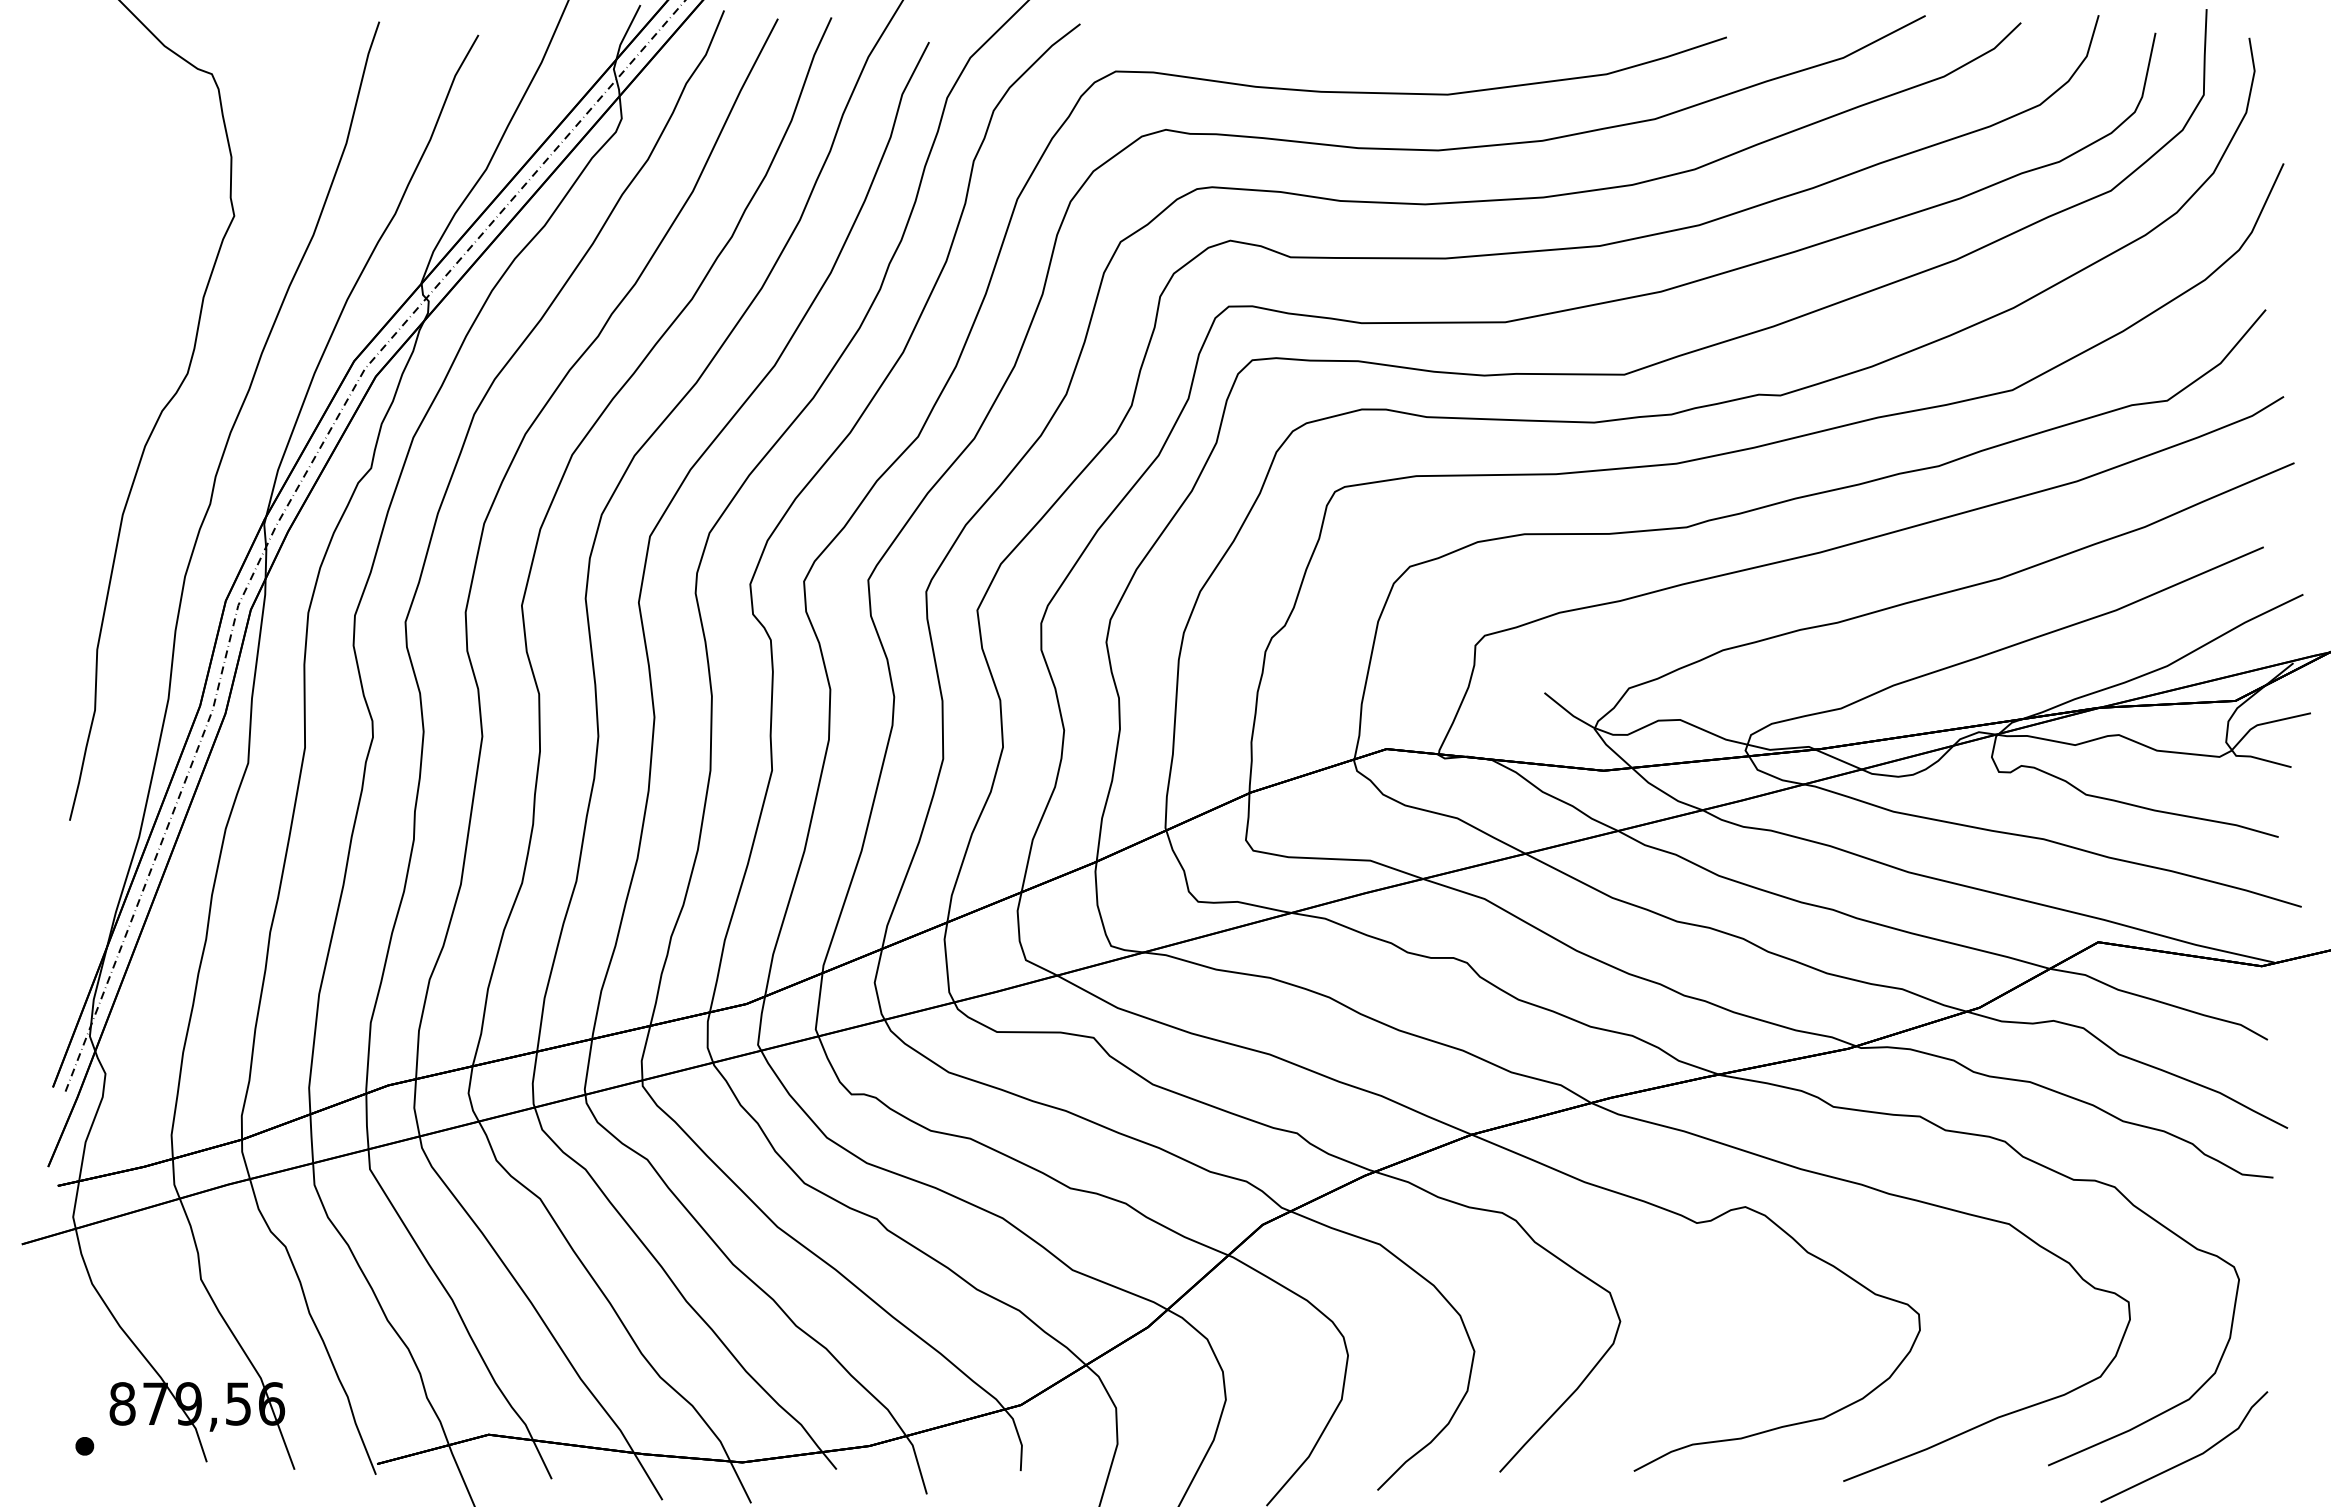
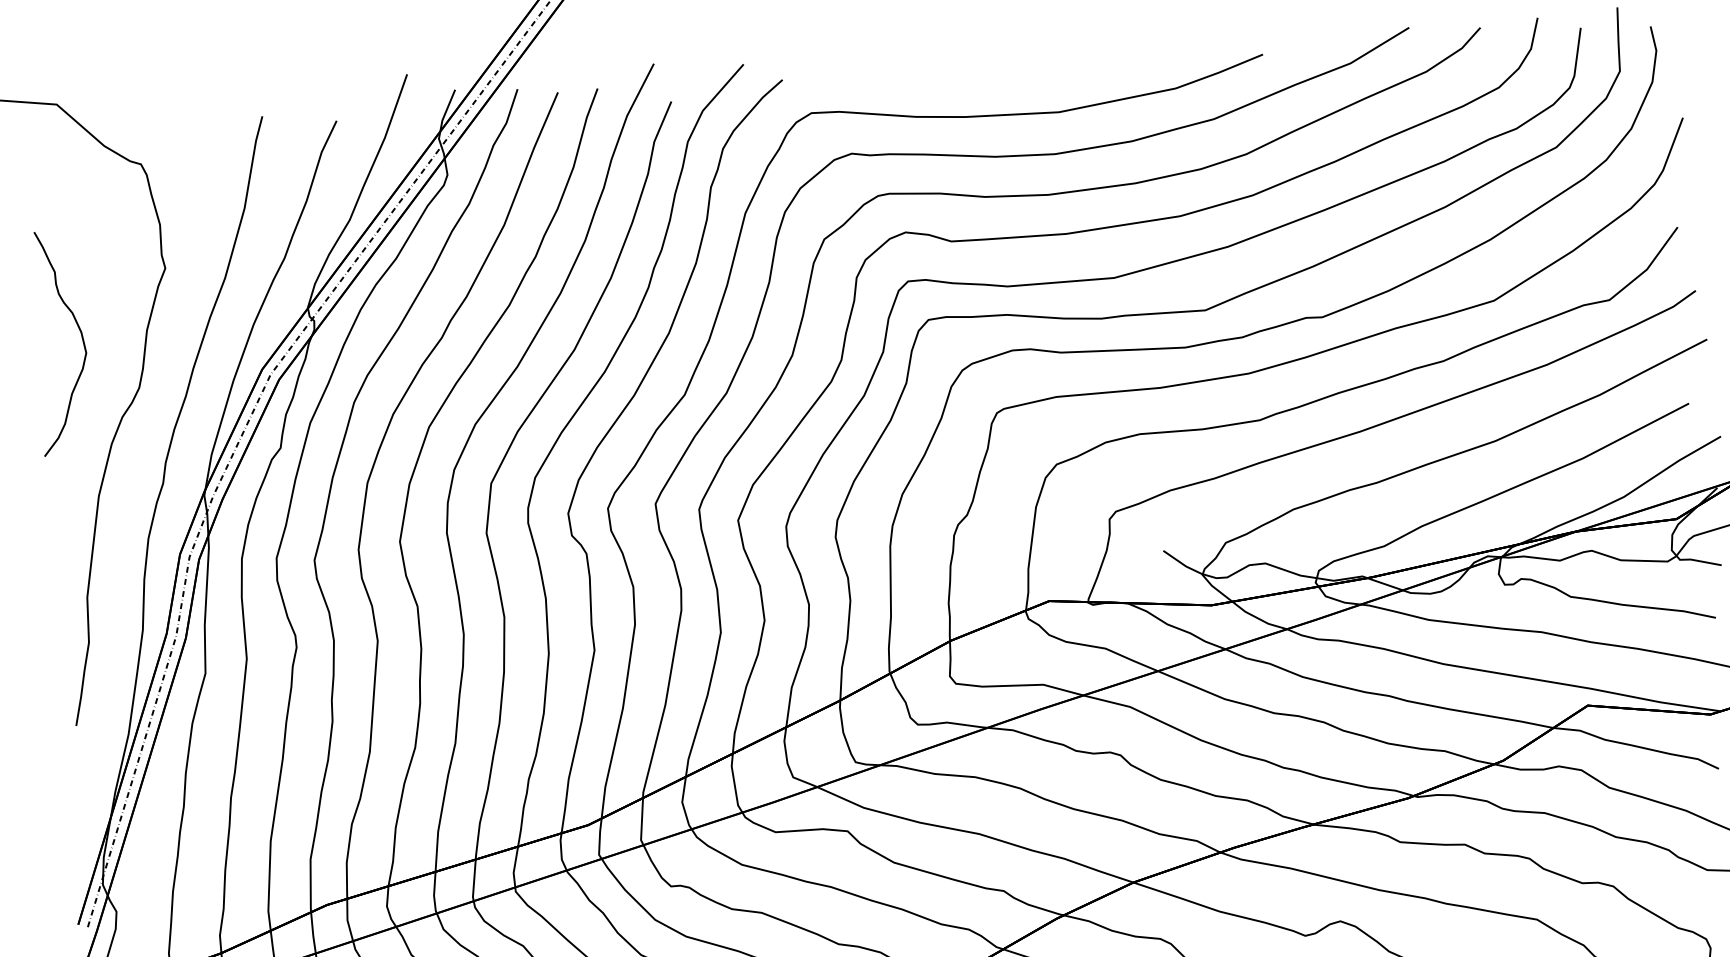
curve: (115, 301) -> (81, 338), added

